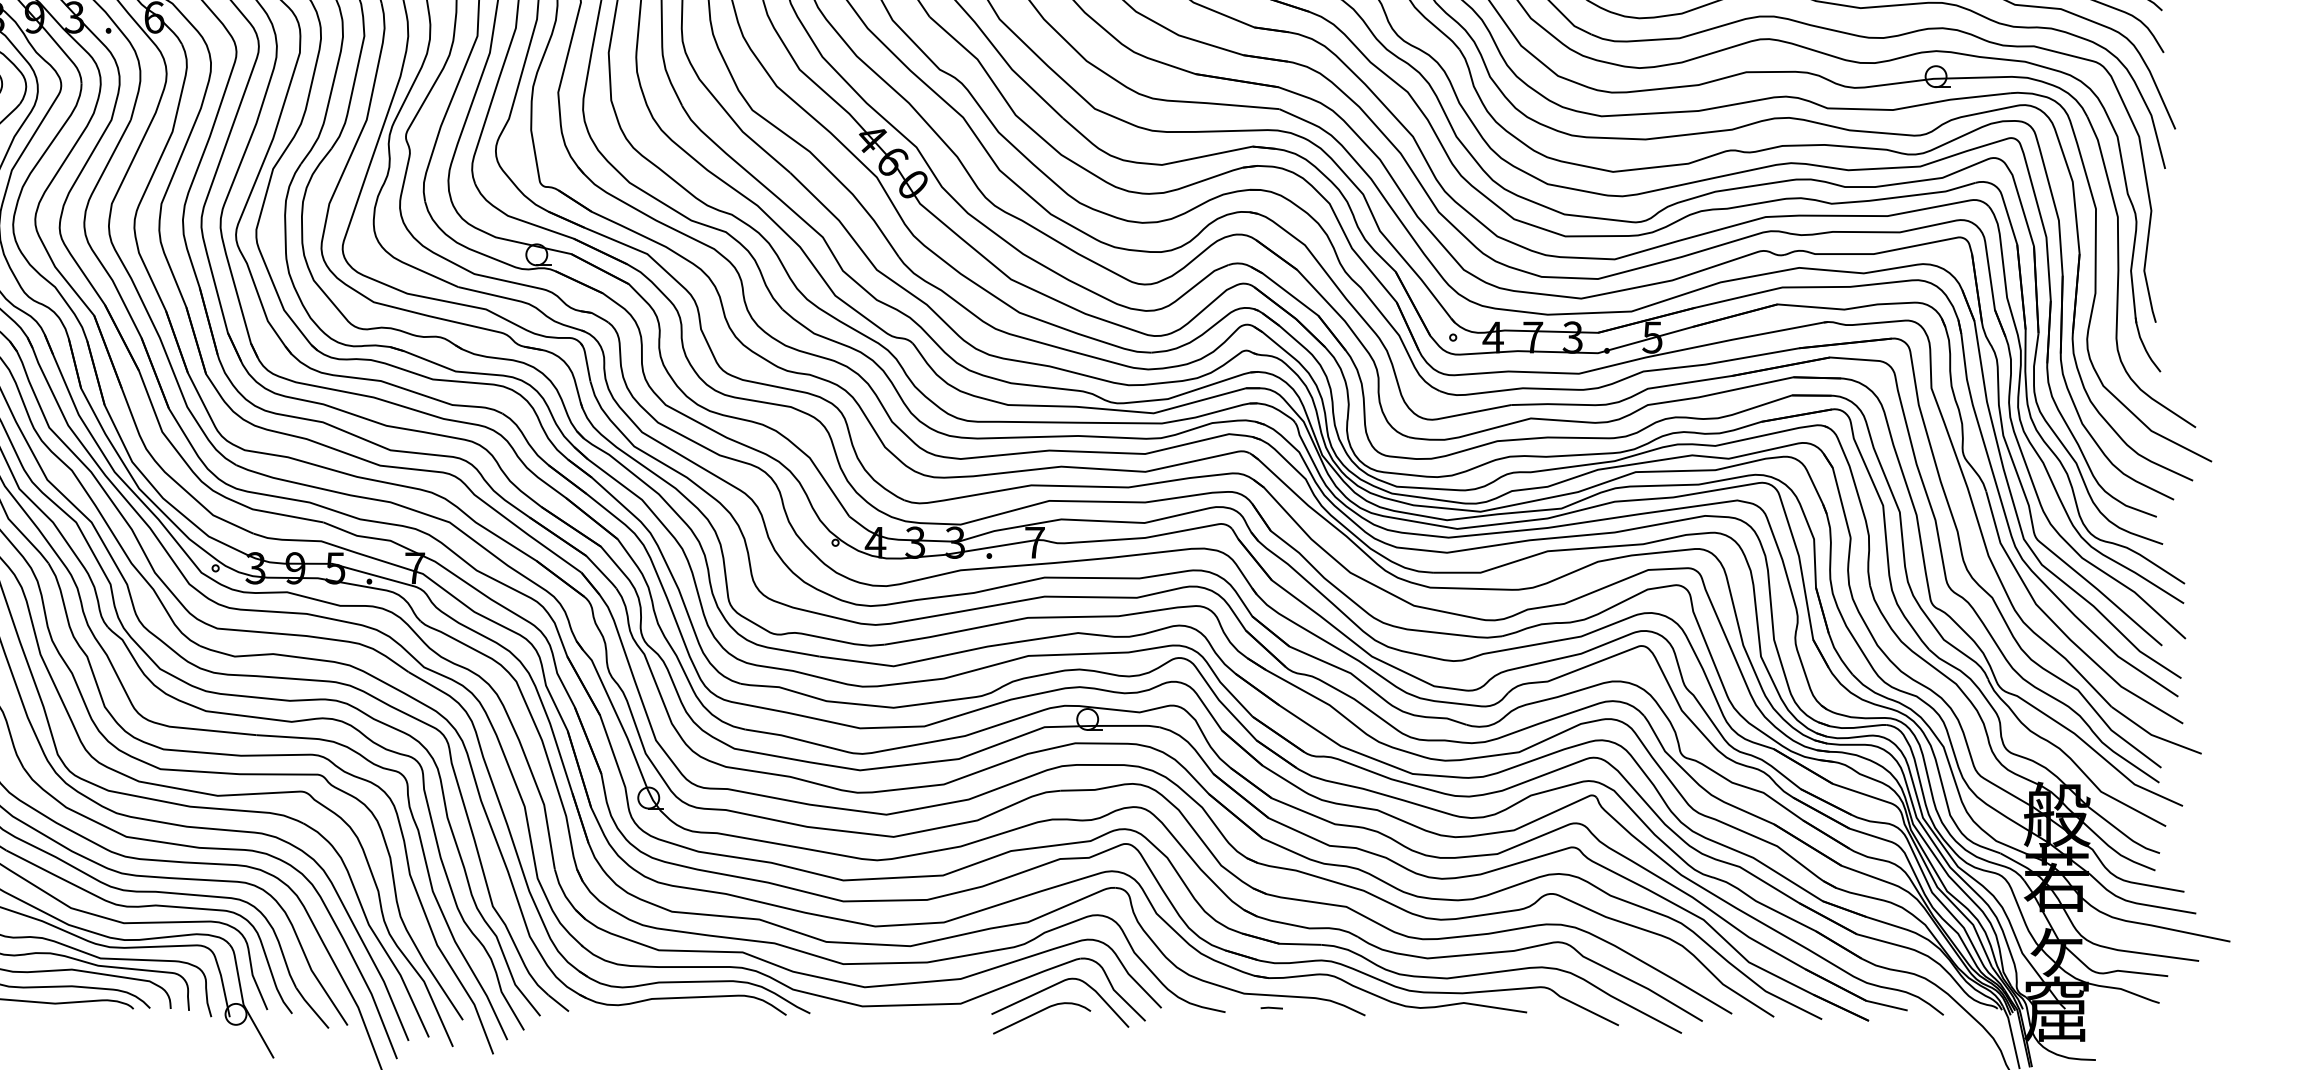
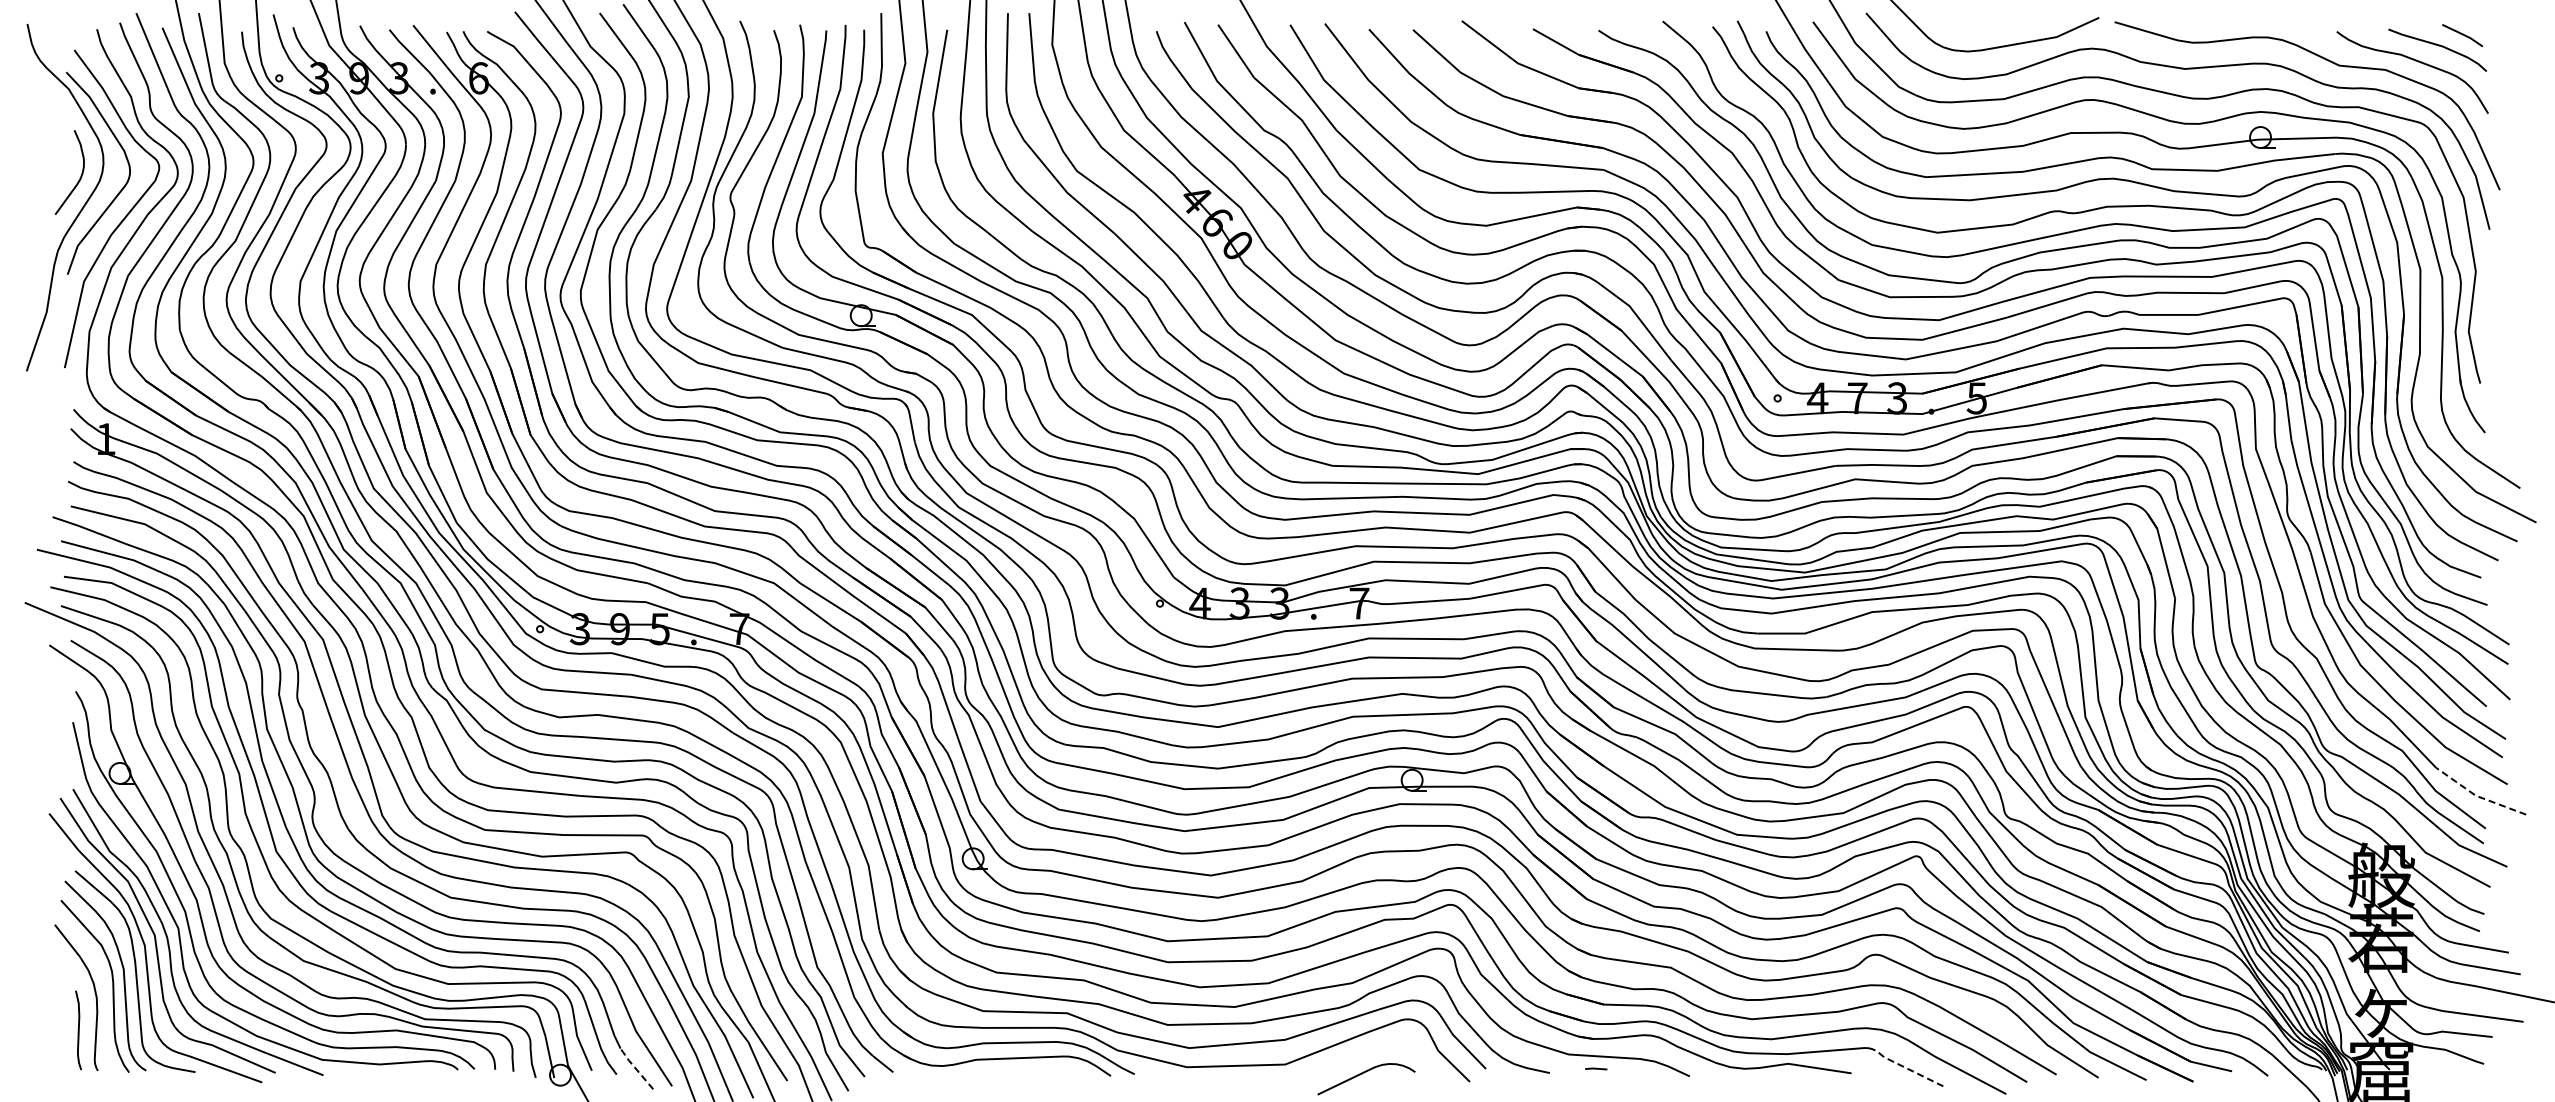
line: (2153, 735) -> (2477, 796), solid -> dashed
curve: (1052, 987) -> (1376, 1048), removed
line: (312, 1007) -> (636, 1068), solid -> dashed
line: (1583, 1007) -> (1907, 1068), solid -> dashed

